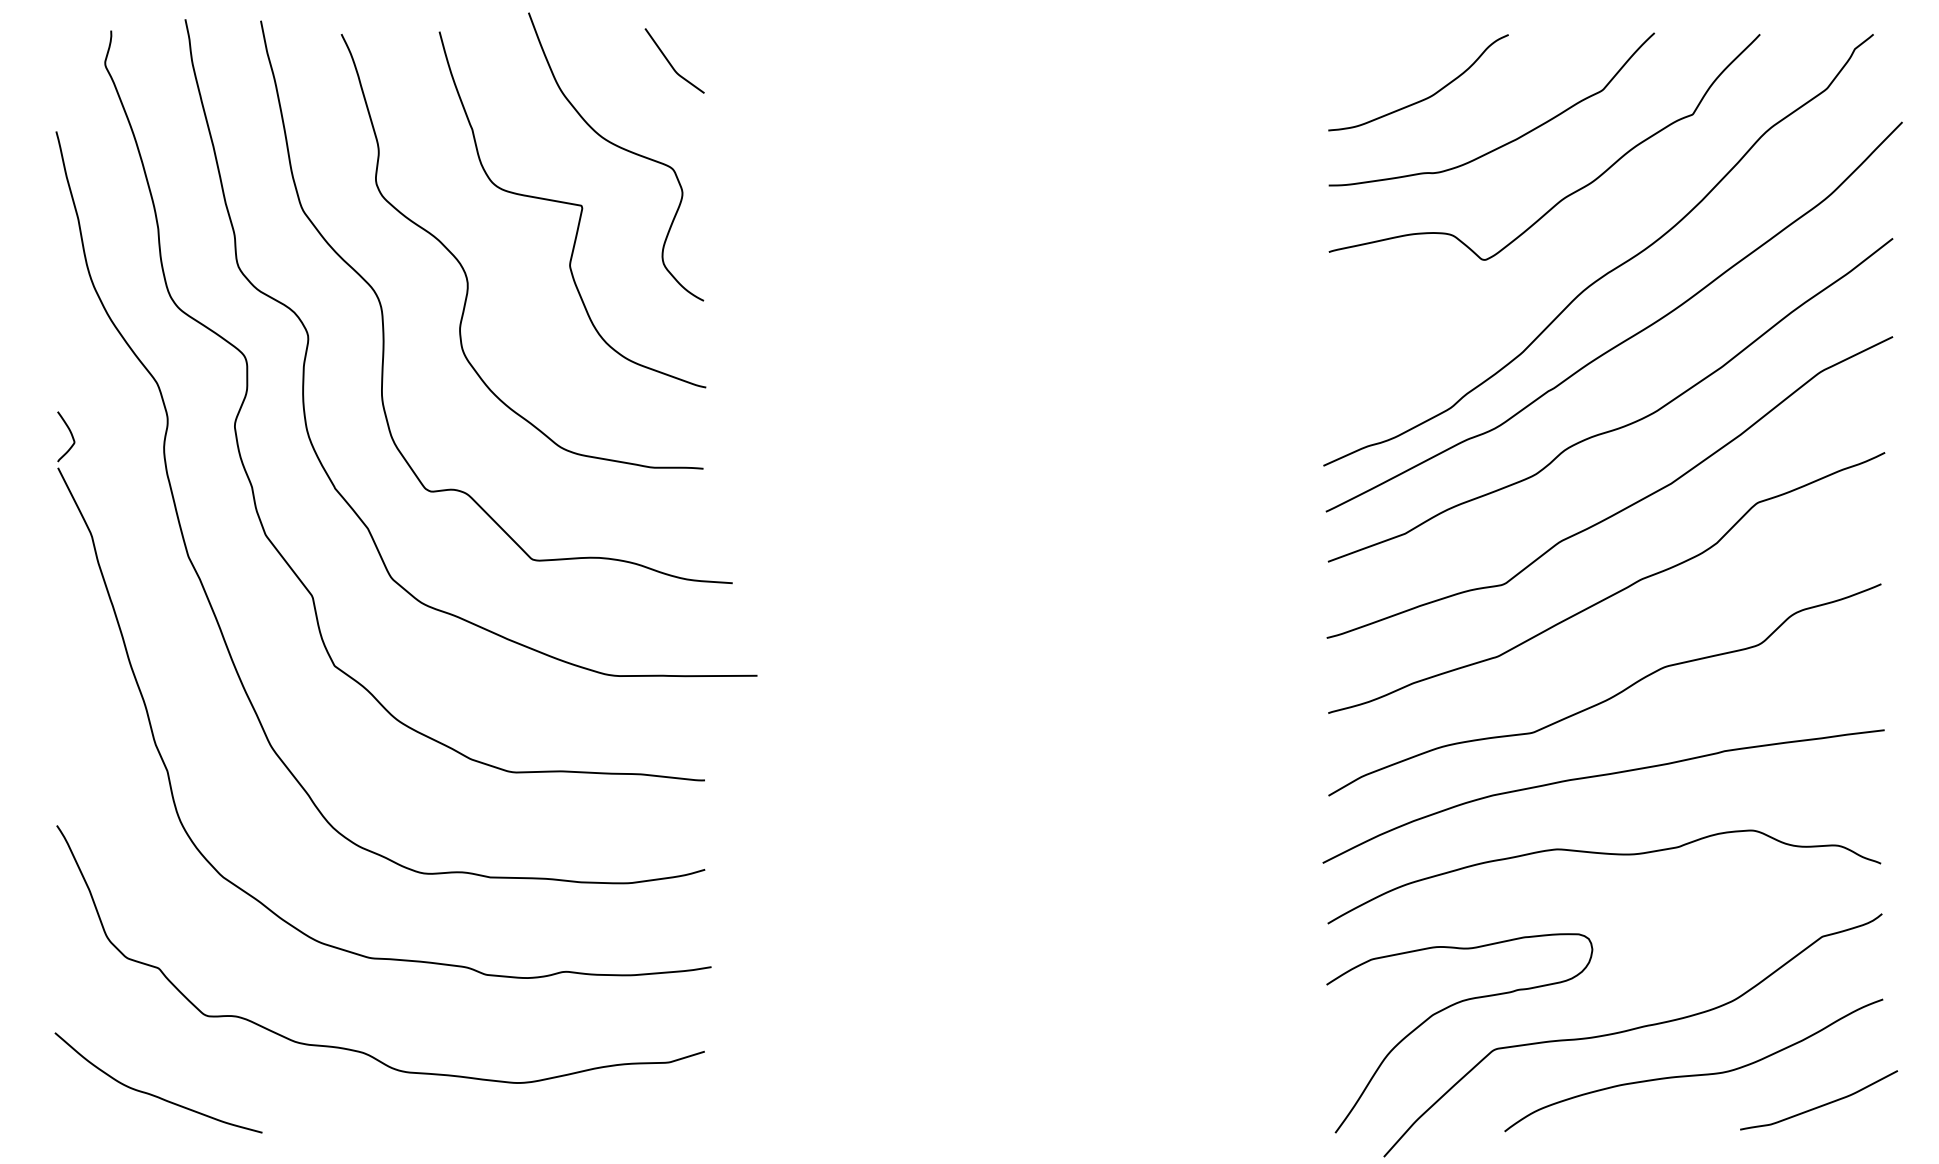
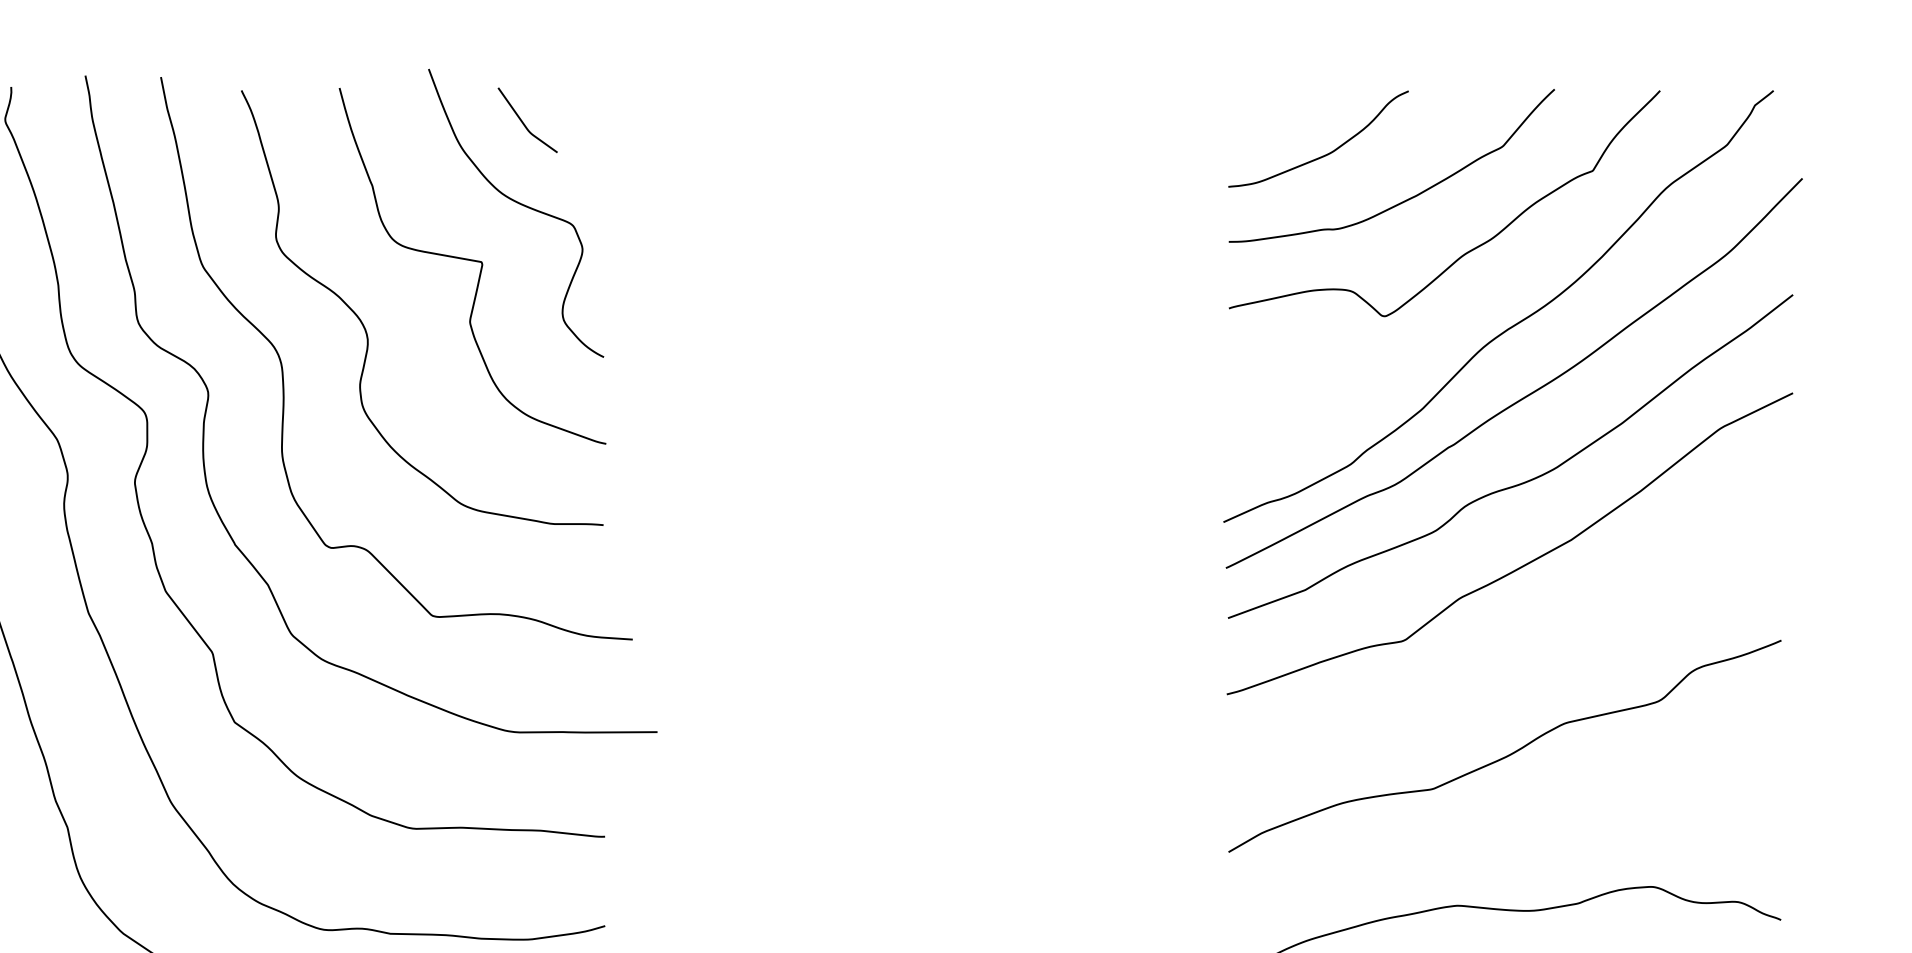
curve: (670, 62) -> (523, 121), moved
curve: (1611, 594) -> (1511, 650), removed
curve: (1602, 776) -> (1502, 832), removed

